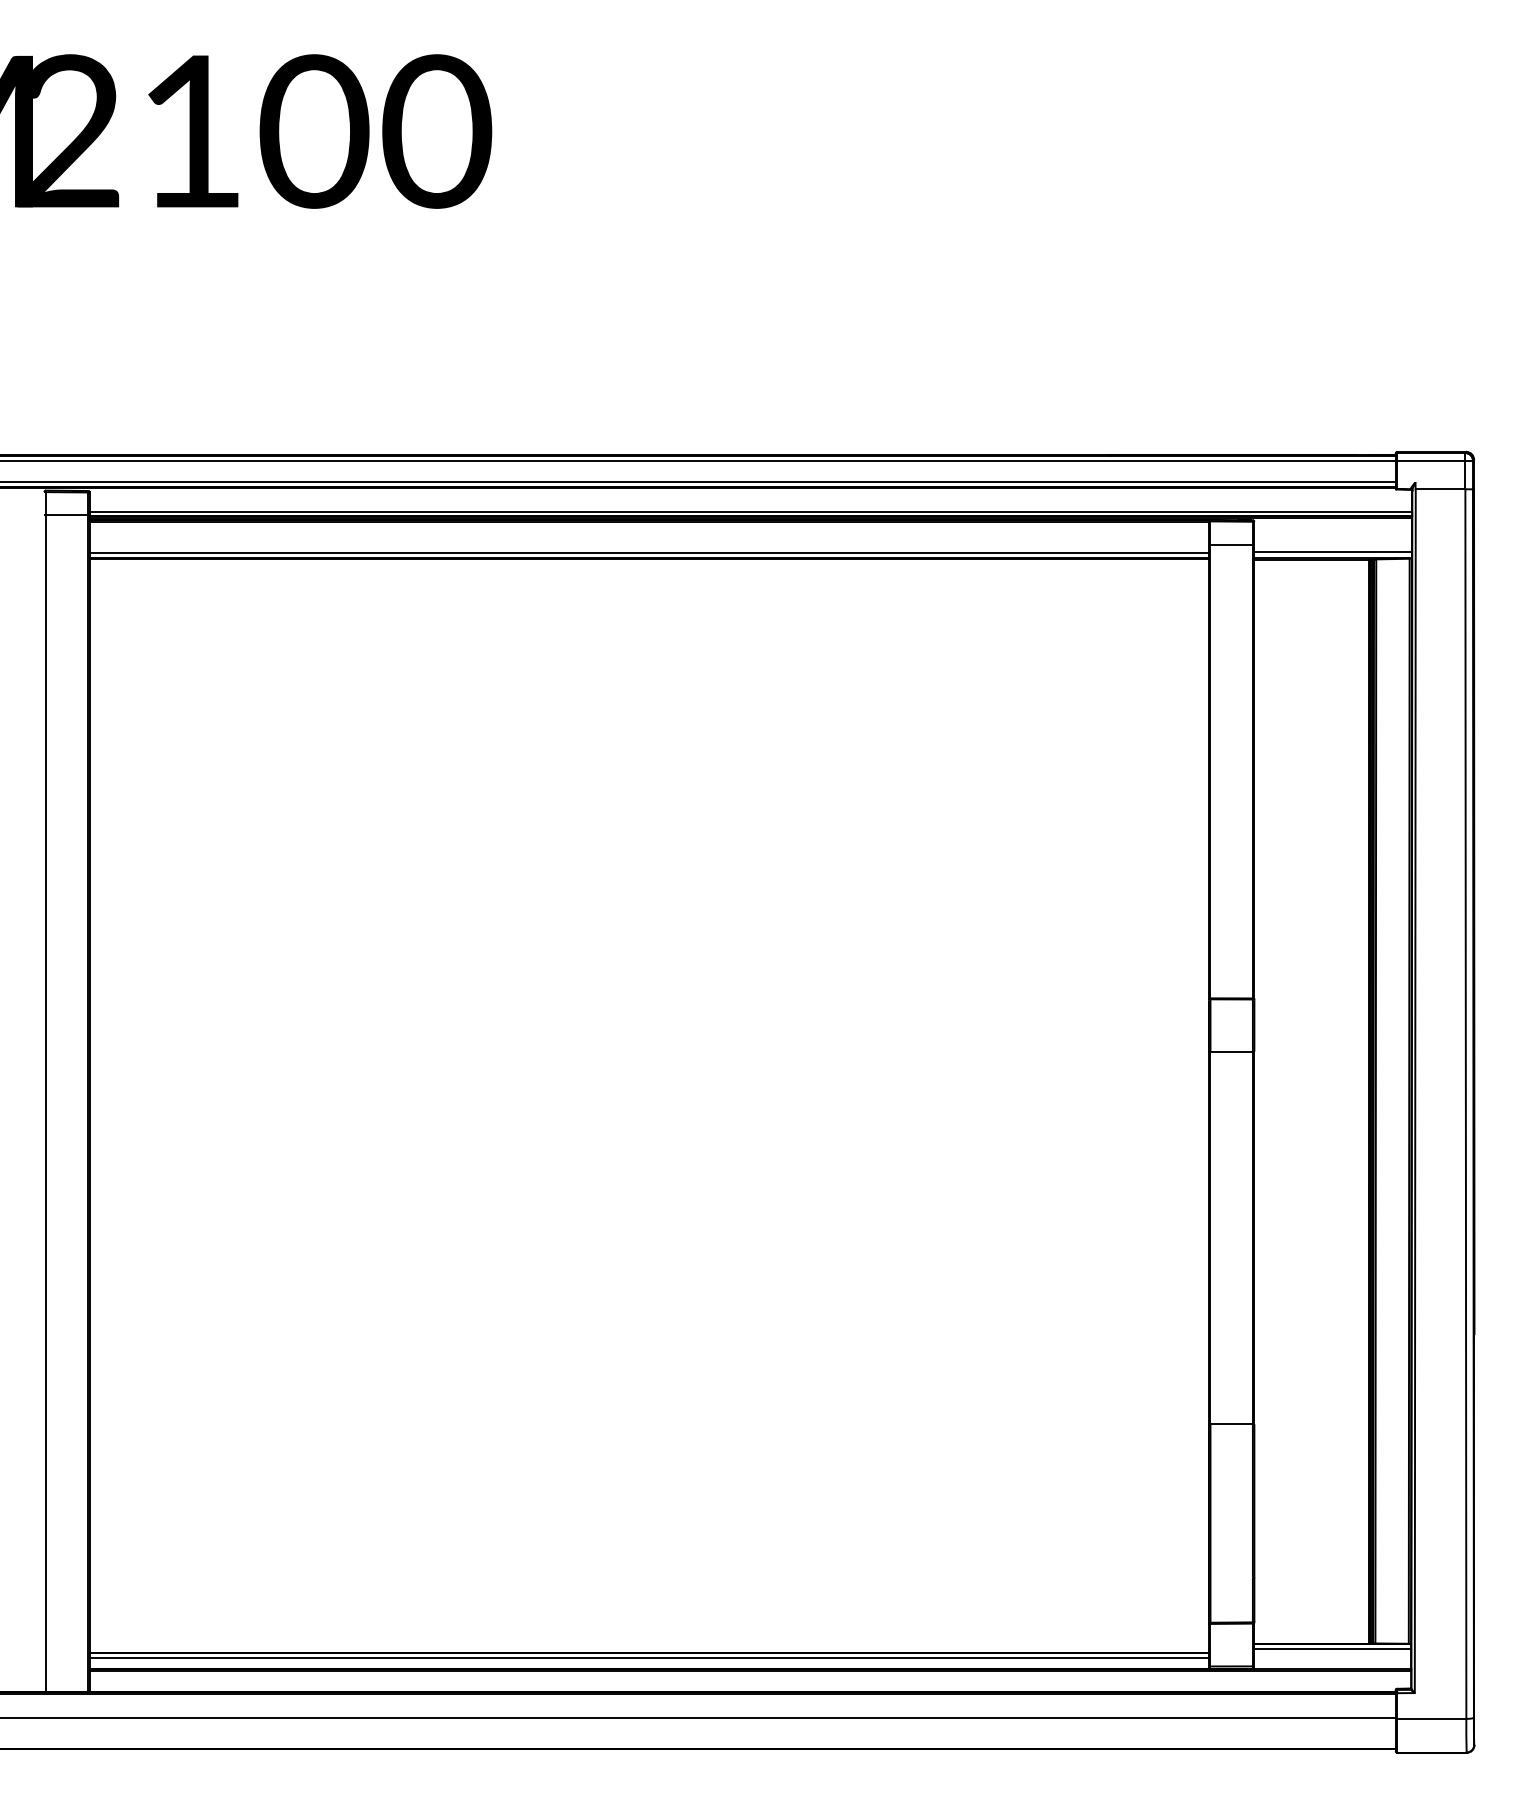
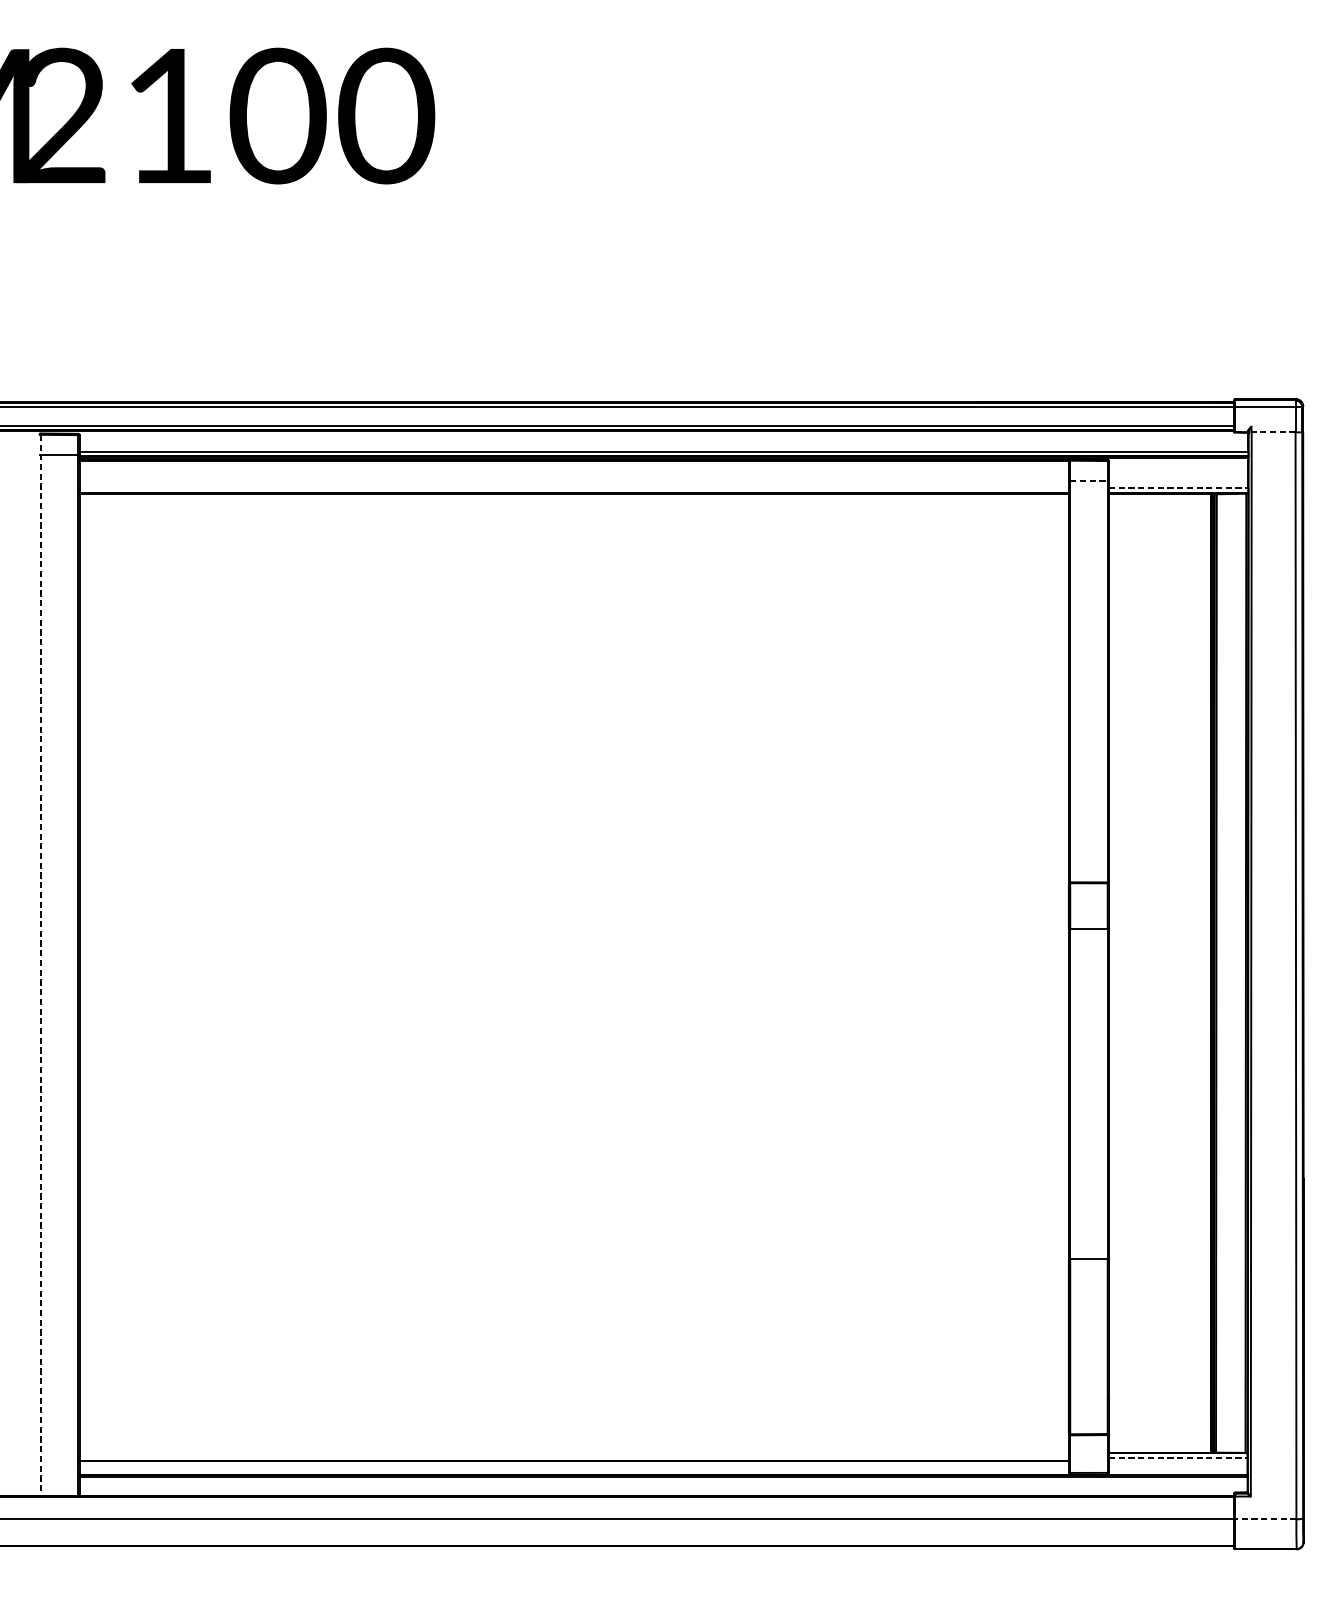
line: (1440, 489) -> (1273, 432), solid -> dashed
line: (1232, 544) -> (1089, 481), solid -> dashed
line: (648, 552) -> (573, 488), removed
line: (1333, 552) -> (1178, 488), solid -> dashed
line: (45, 1092) -> (40, 965), solid -> dashed
line: (1333, 1649) -> (1178, 1457), solid -> dashed
line: (648, 1658) -> (573, 1465), removed
line: (1431, 1718) -> (1265, 1518), solid -> dashed

